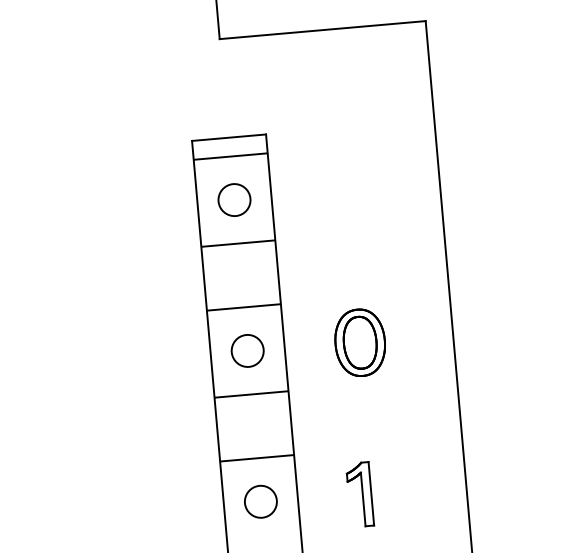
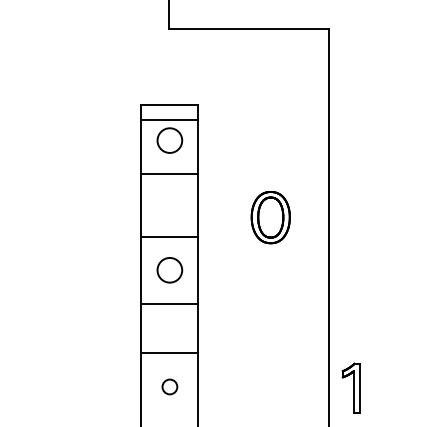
circle: (234, 199) -> (169, 140), moved
line: (237, 243) -> (169, 174), moved
part: (359, 342) -> (270, 217), moved
part: (358, 493) -> (350, 387), moved
circle: (260, 501) -> (169, 386), size x0.6

